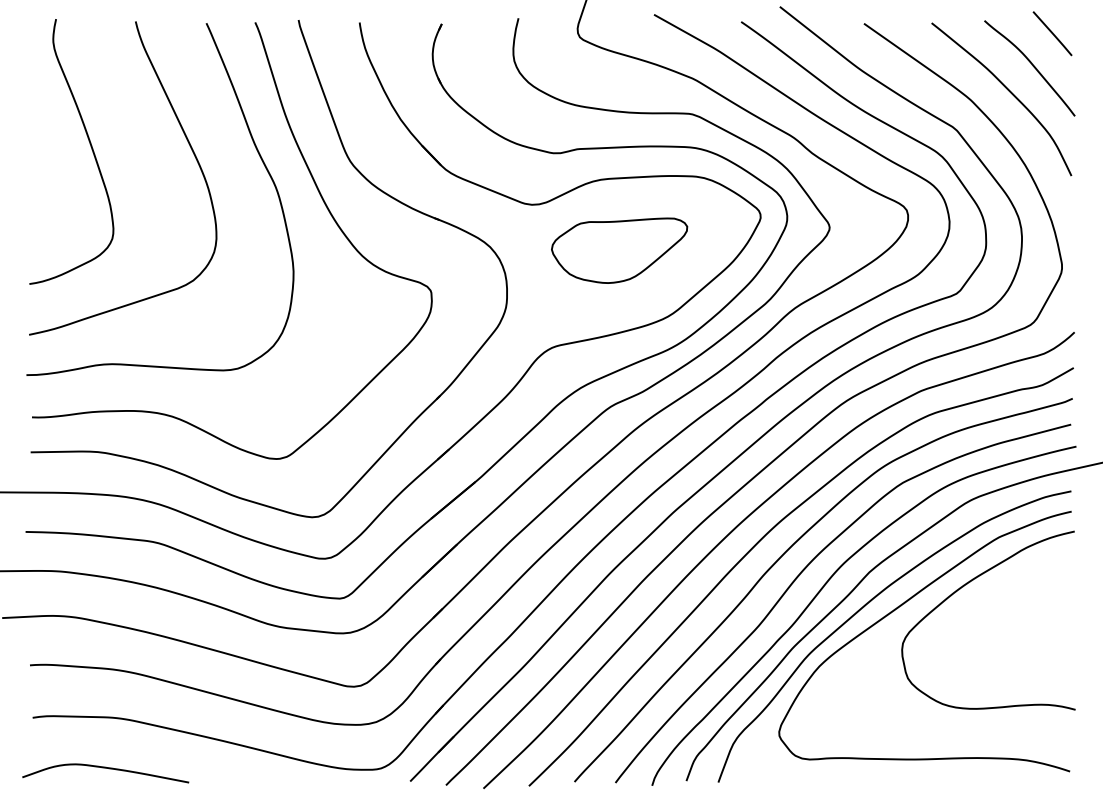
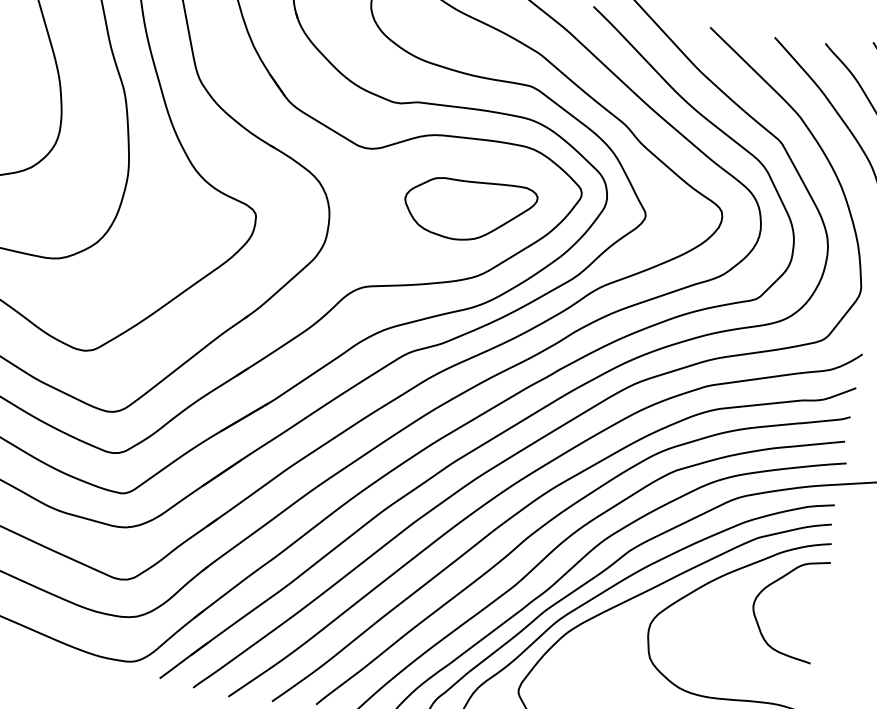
part: (619, 250) -> (469, 209), moved
curve: (1021, 582) -> (773, 584), added

